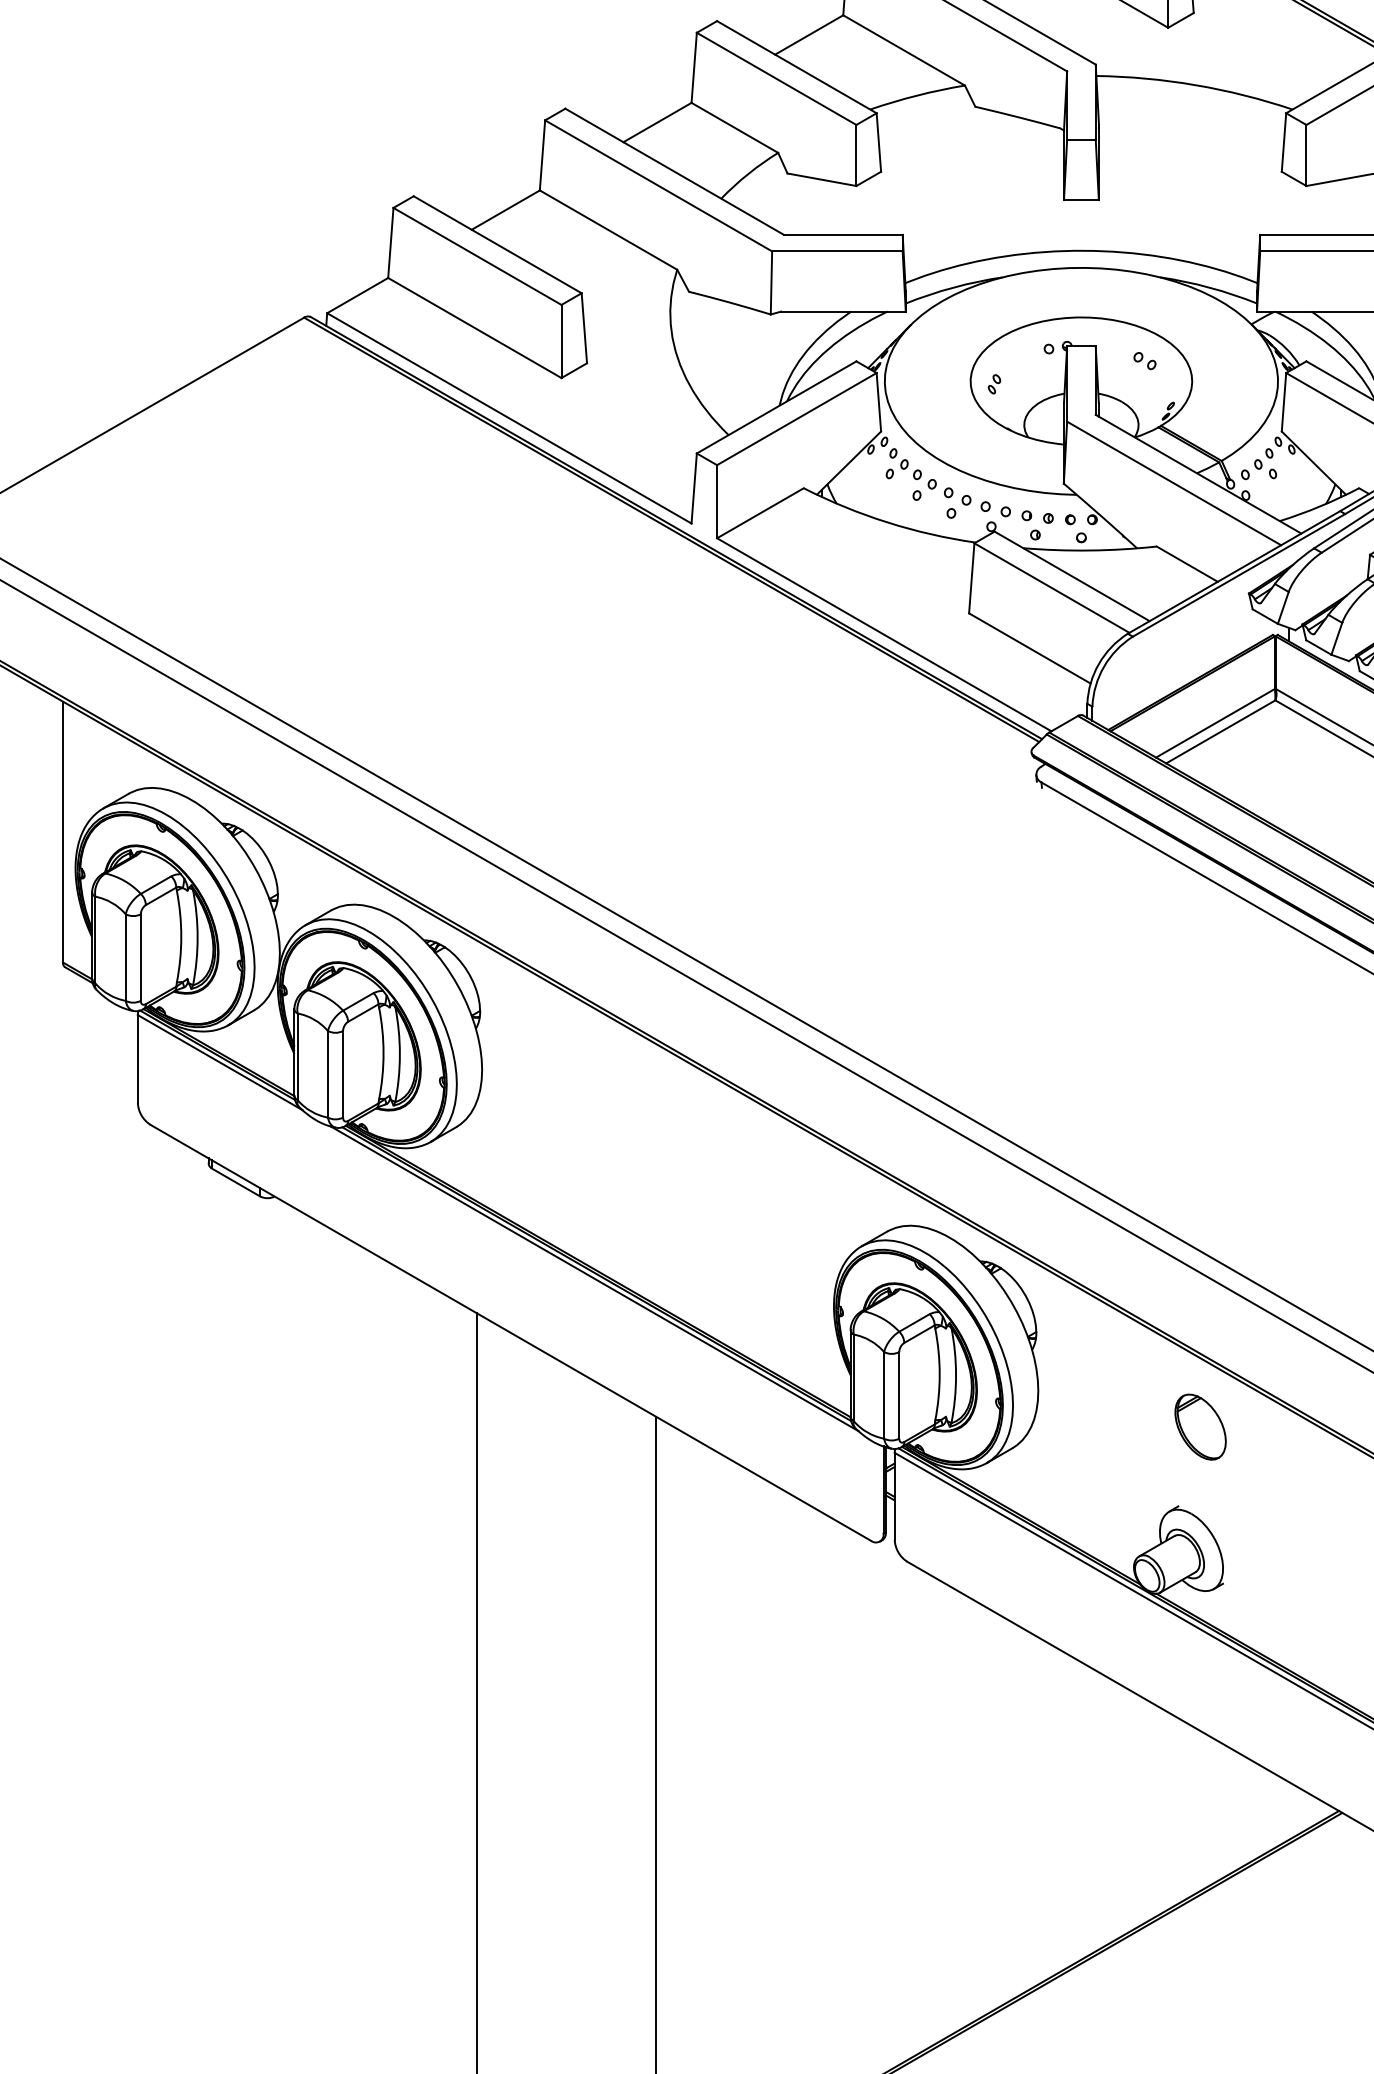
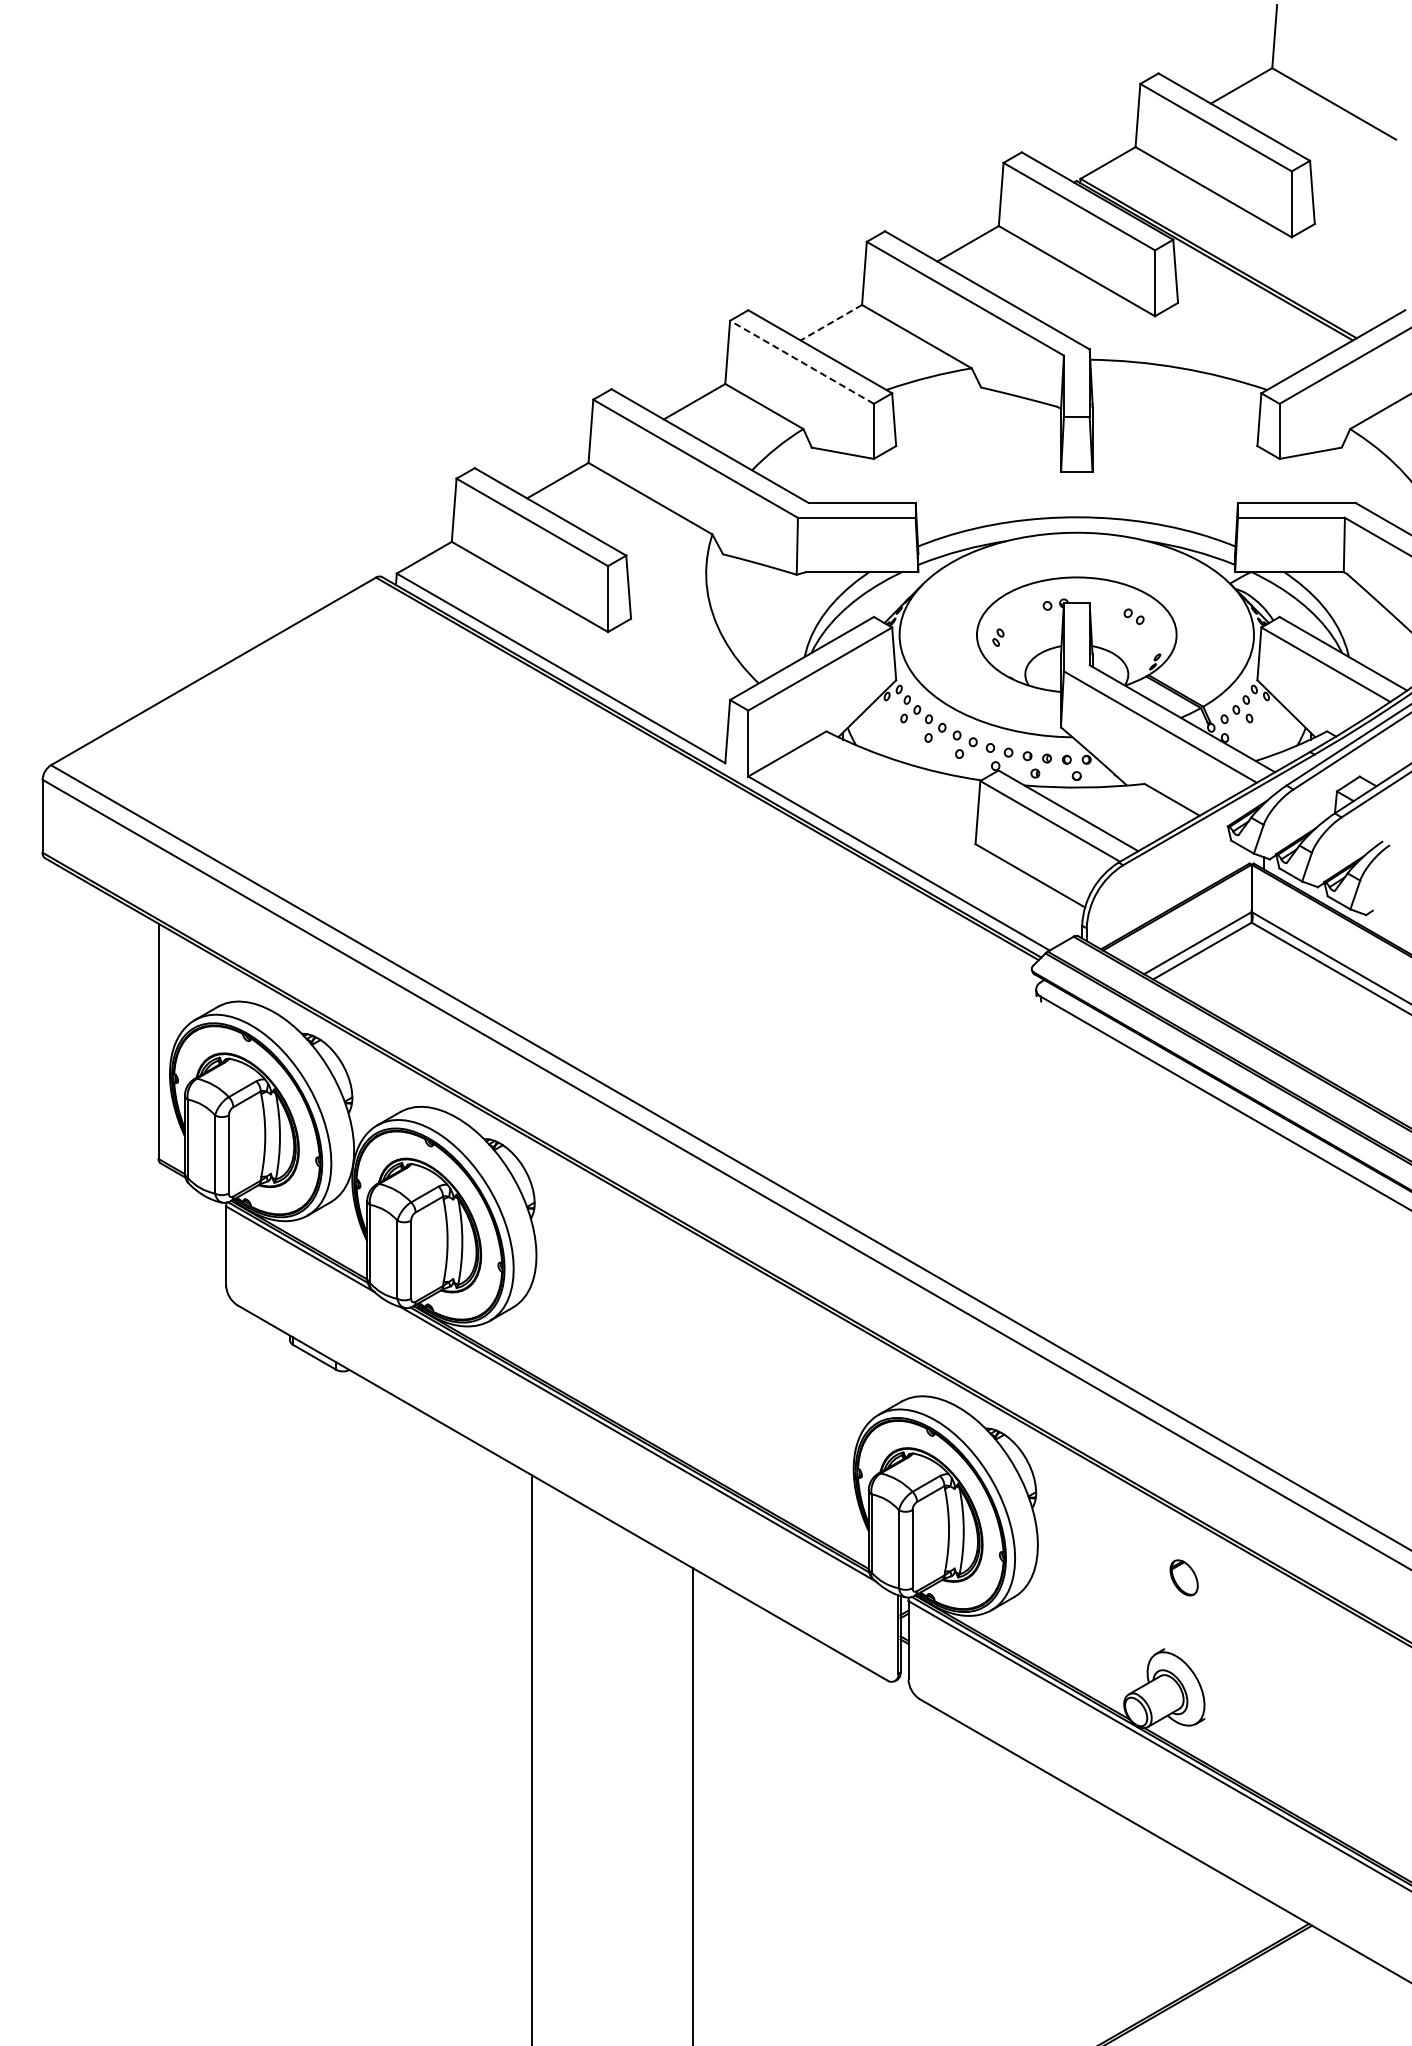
line: (808, 35) -> (830, 323), solid -> dashed
line: (776, 79) -> (801, 362), solid -> dashed
part: (1199, 1426) -> (1183, 1577), size x0.6

